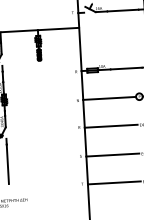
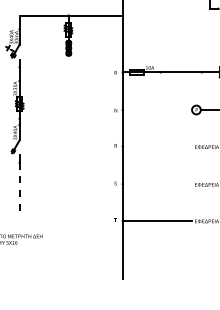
line: (109, 98) -> (157, 110), removed
line: (111, 126) -> (157, 146), removed
line: (112, 155) -> (157, 184), removed
line: (7, 164) -> (19, 188), solid -> dashed

